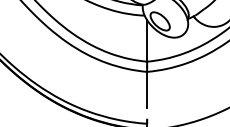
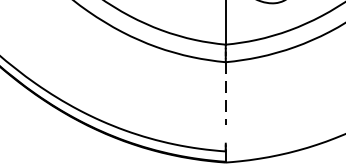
line: (147, 90) -> (226, 94), solid -> dashed

